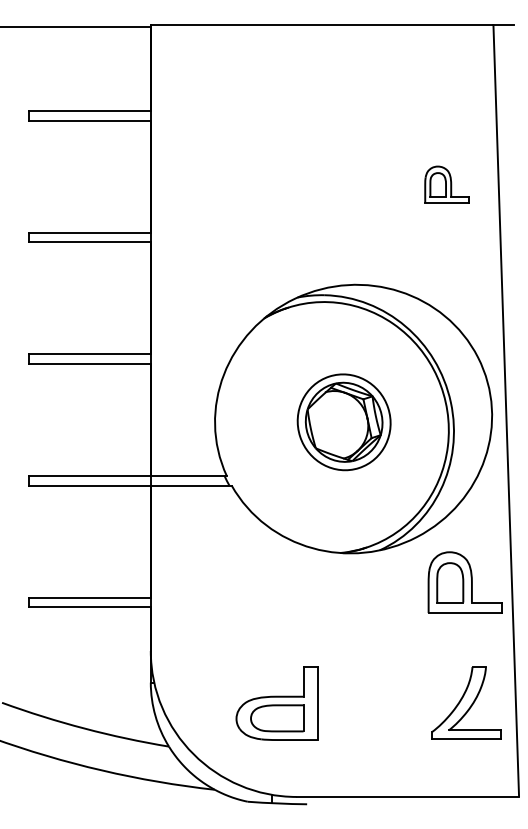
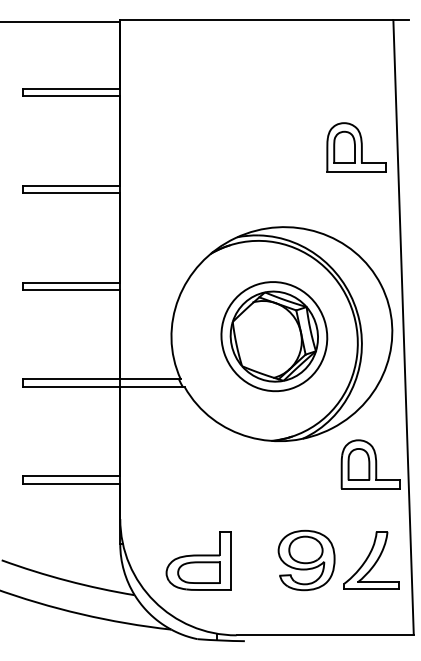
part: (447, 184) -> (356, 147), size x1.67
part: (344, 422) -> (274, 336), size x1.43
part: (276, 703) -> (198, 560), moved
part: (384, 703) -> (306, 560), added

